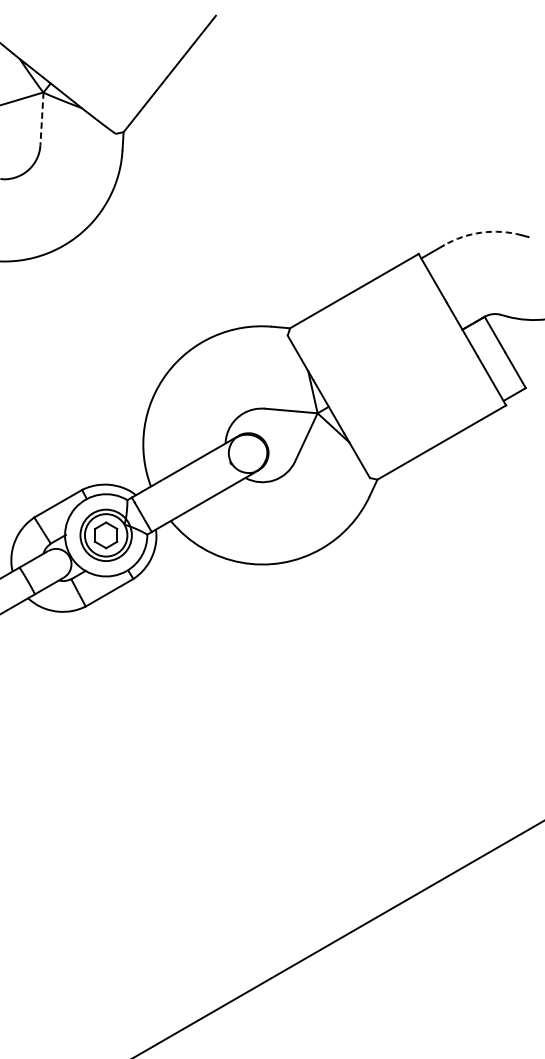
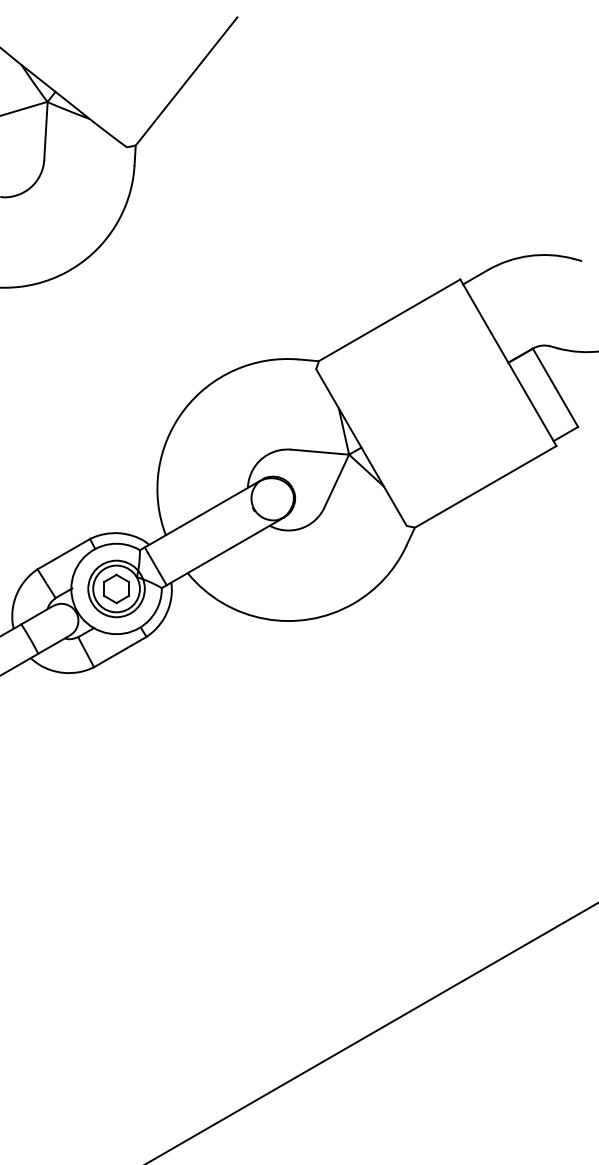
line: (41, 119) -> (45, 131), dashed -> solid
arc: (481, 232) -> (529, 255), dashed -> solid

